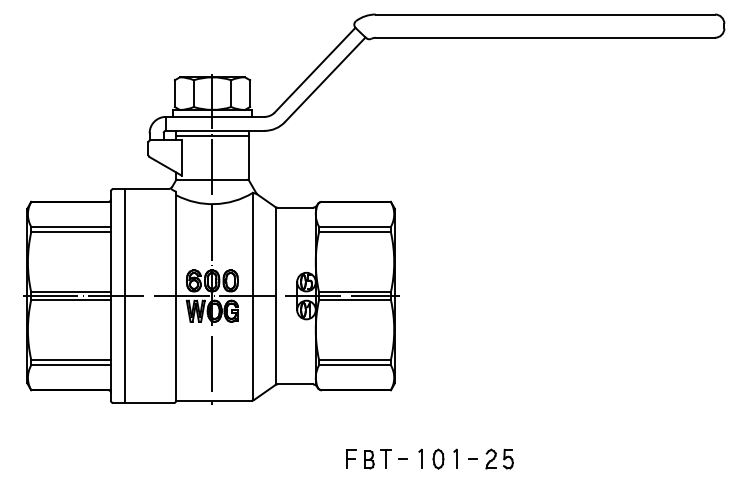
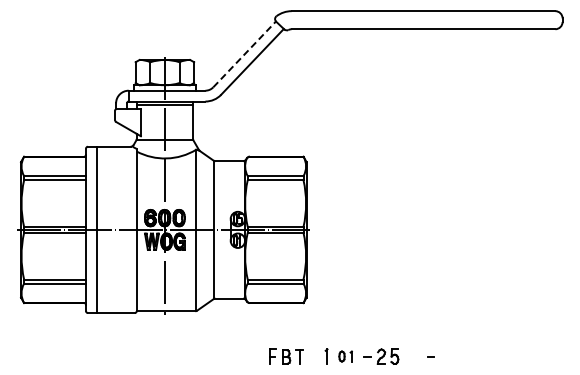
line: (314, 70) -> (244, 54), solid -> dashed
line: (402, 459) -> (430, 356), moved
part: (444, 459) -> (345, 356), size x0.7

